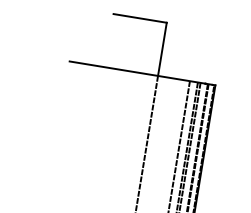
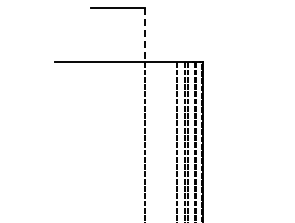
line: (162, 49) -> (144, 35), solid -> dashed

